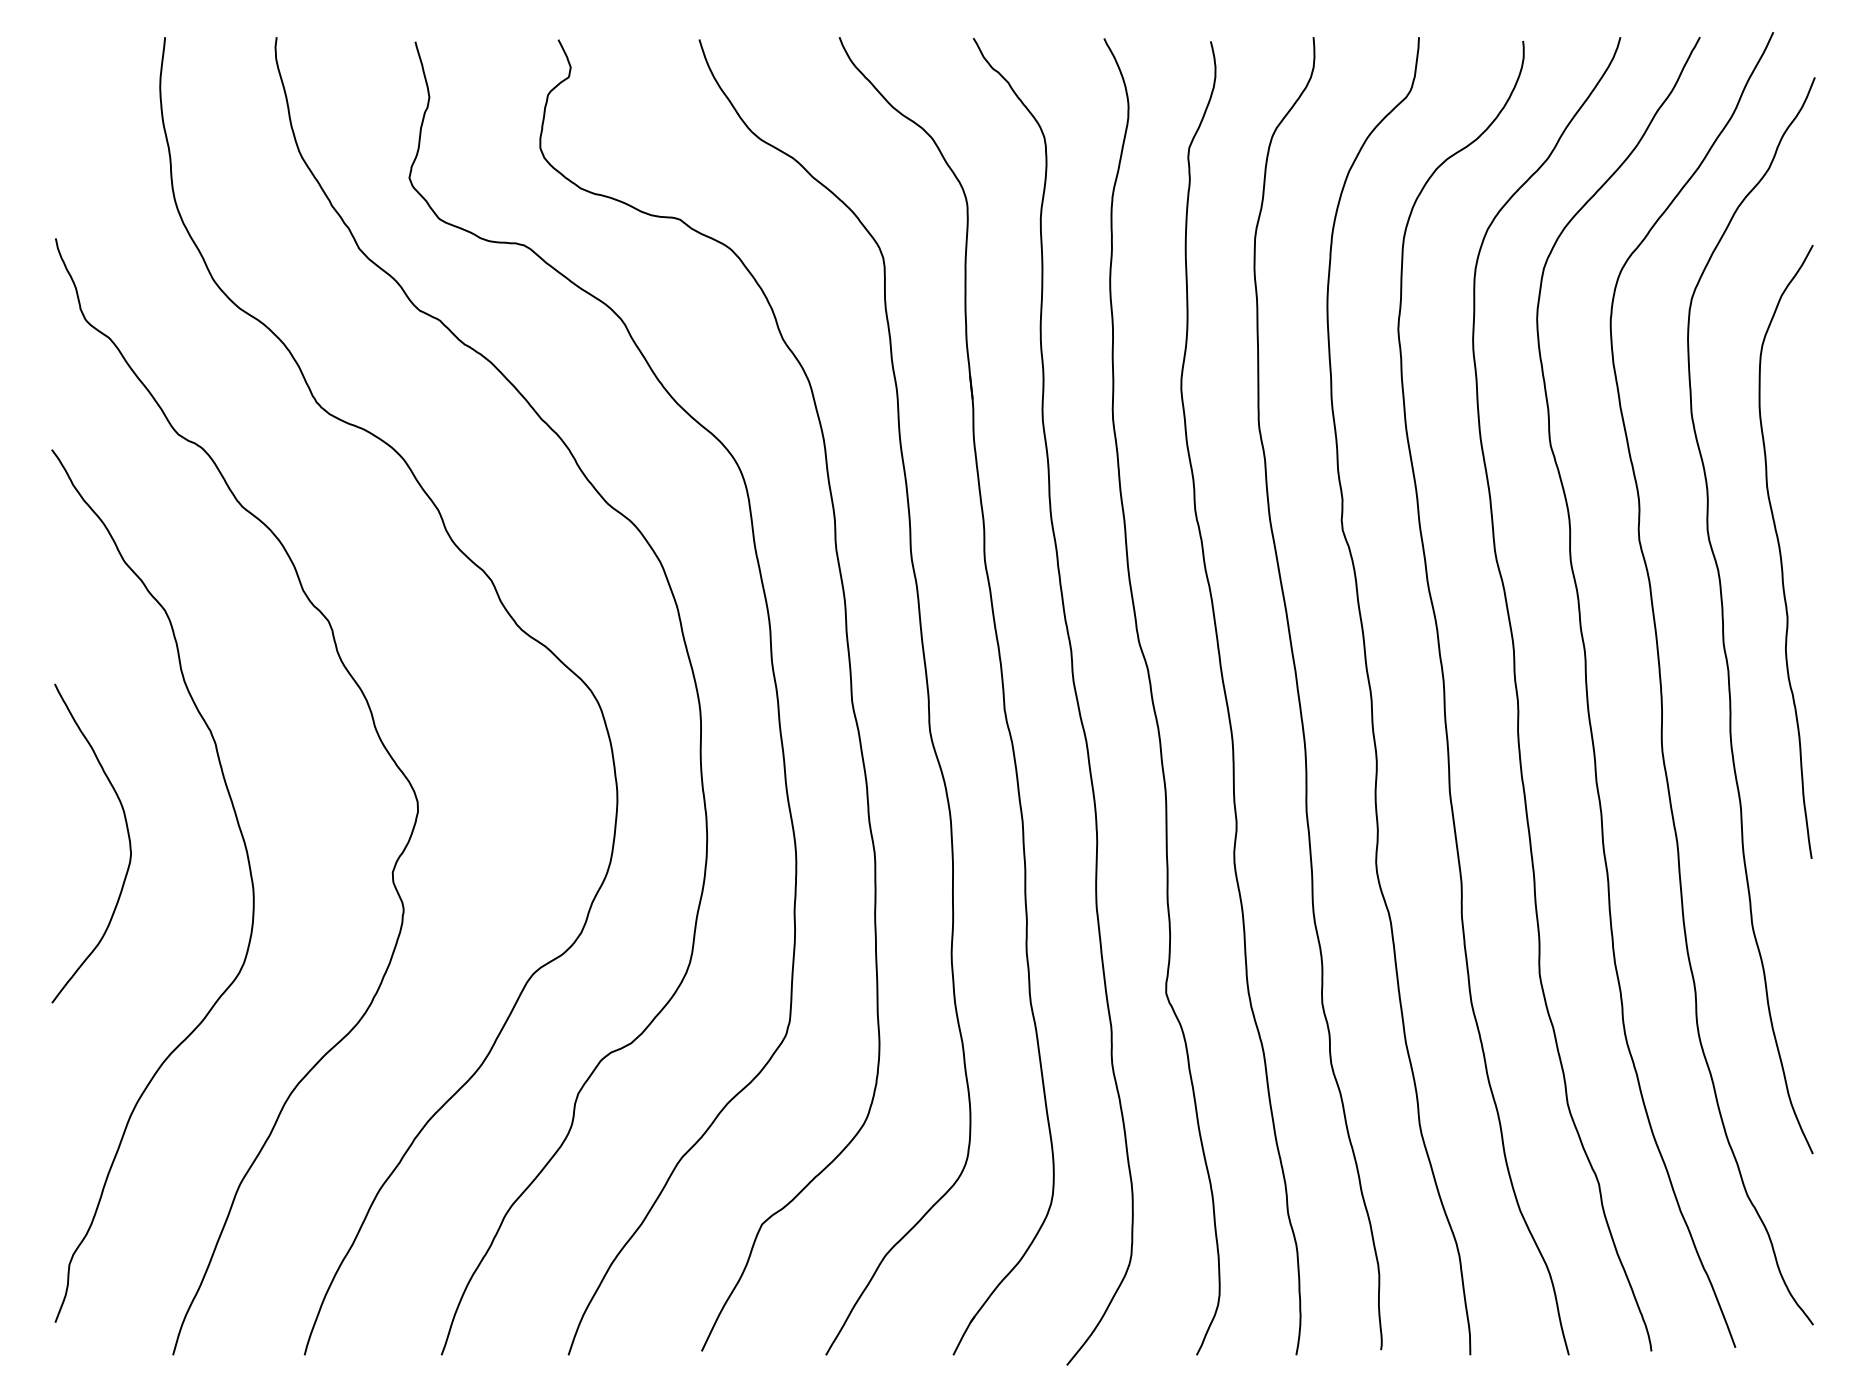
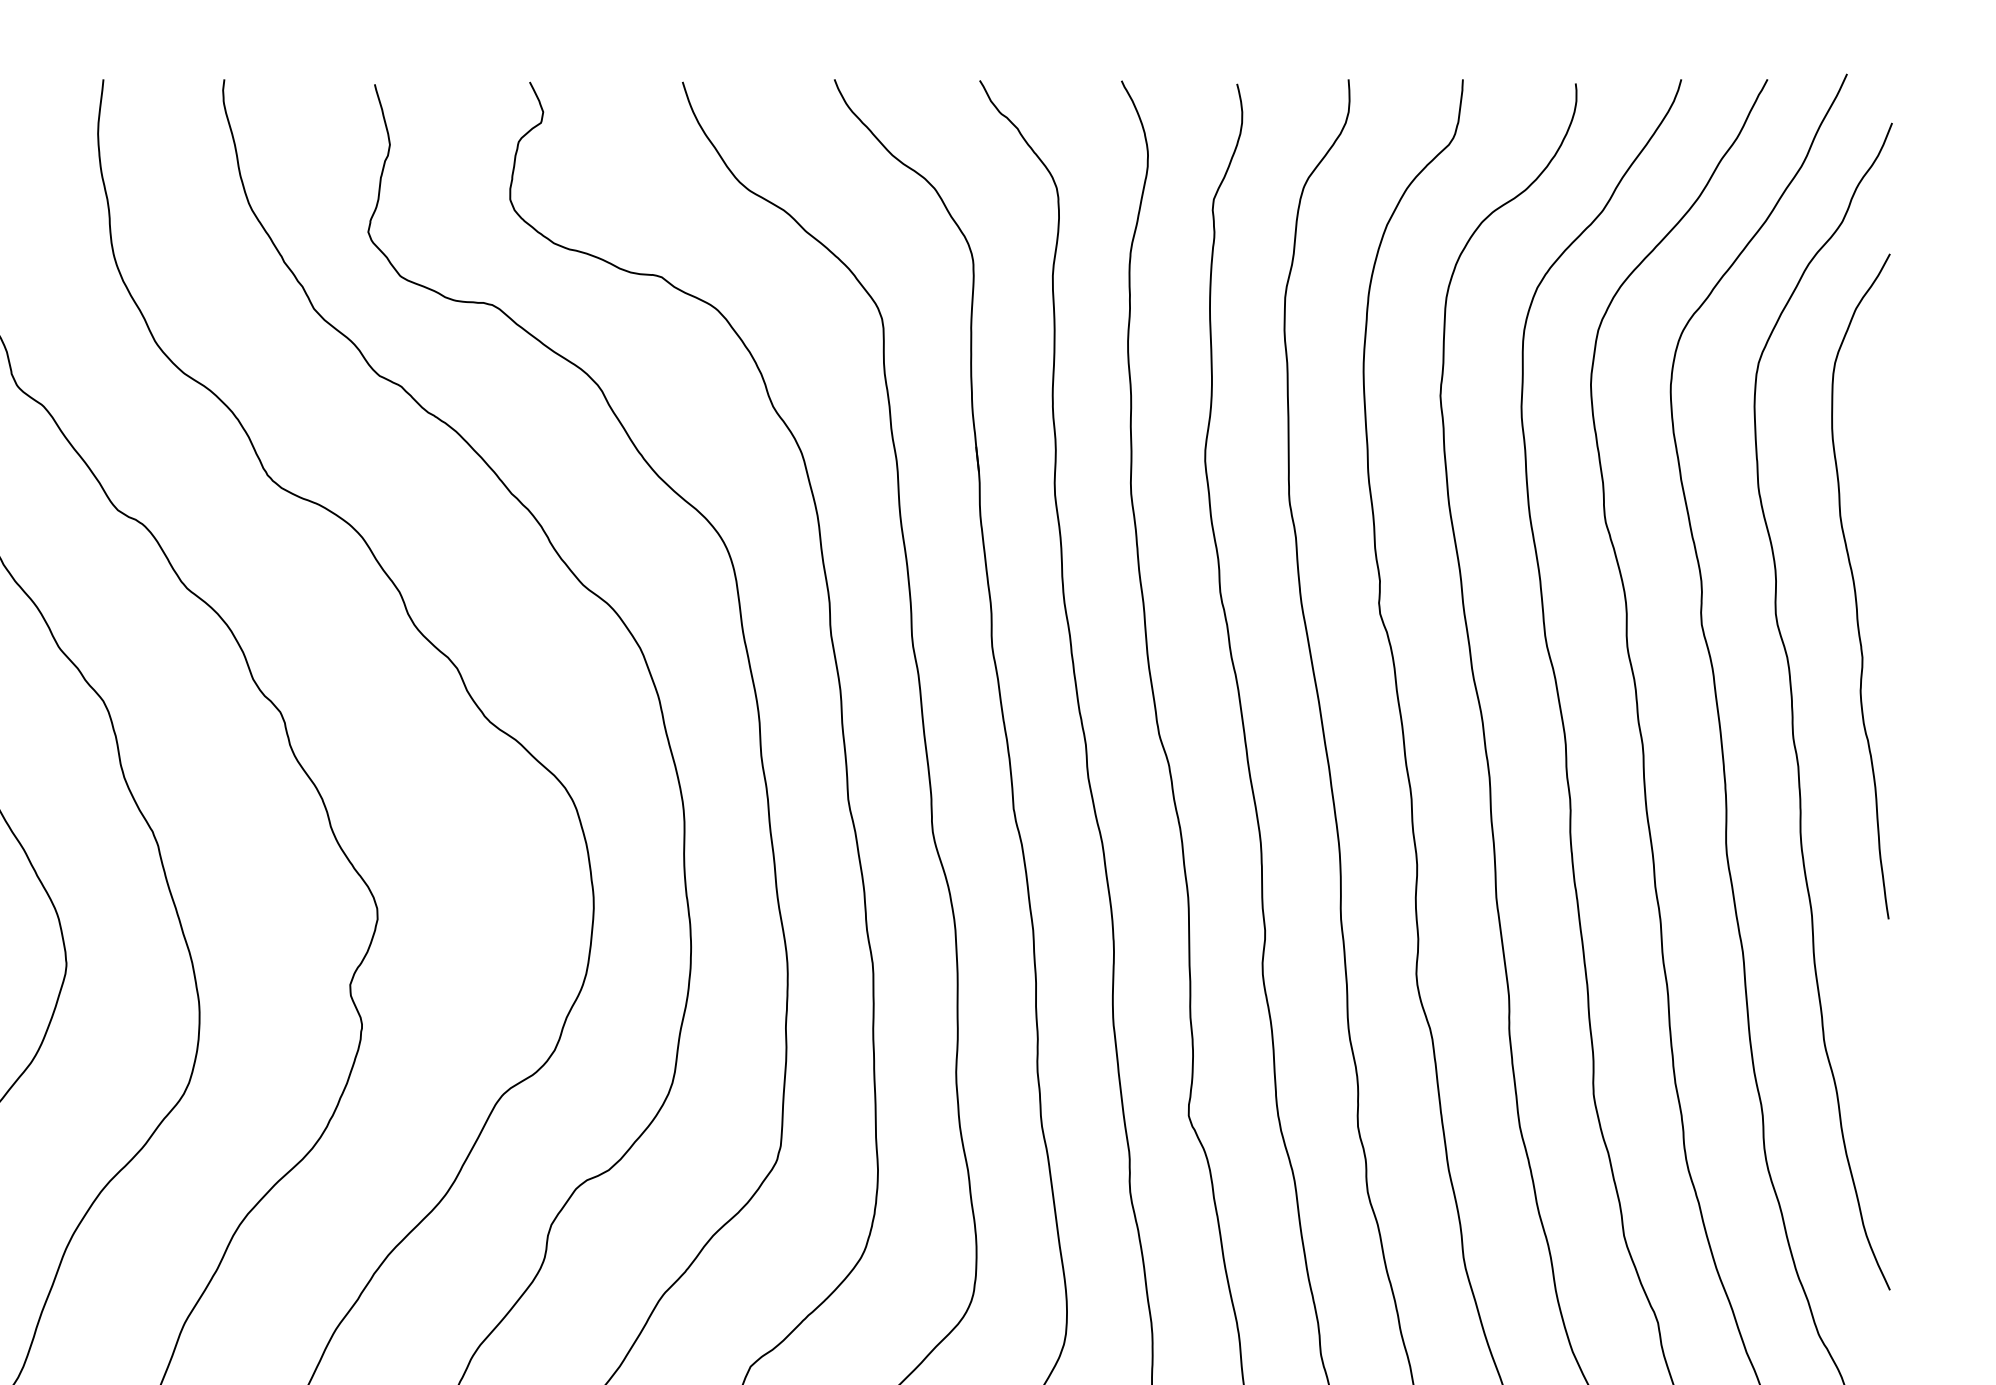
curve: (1781, 552) -> (1855, 587), moved

